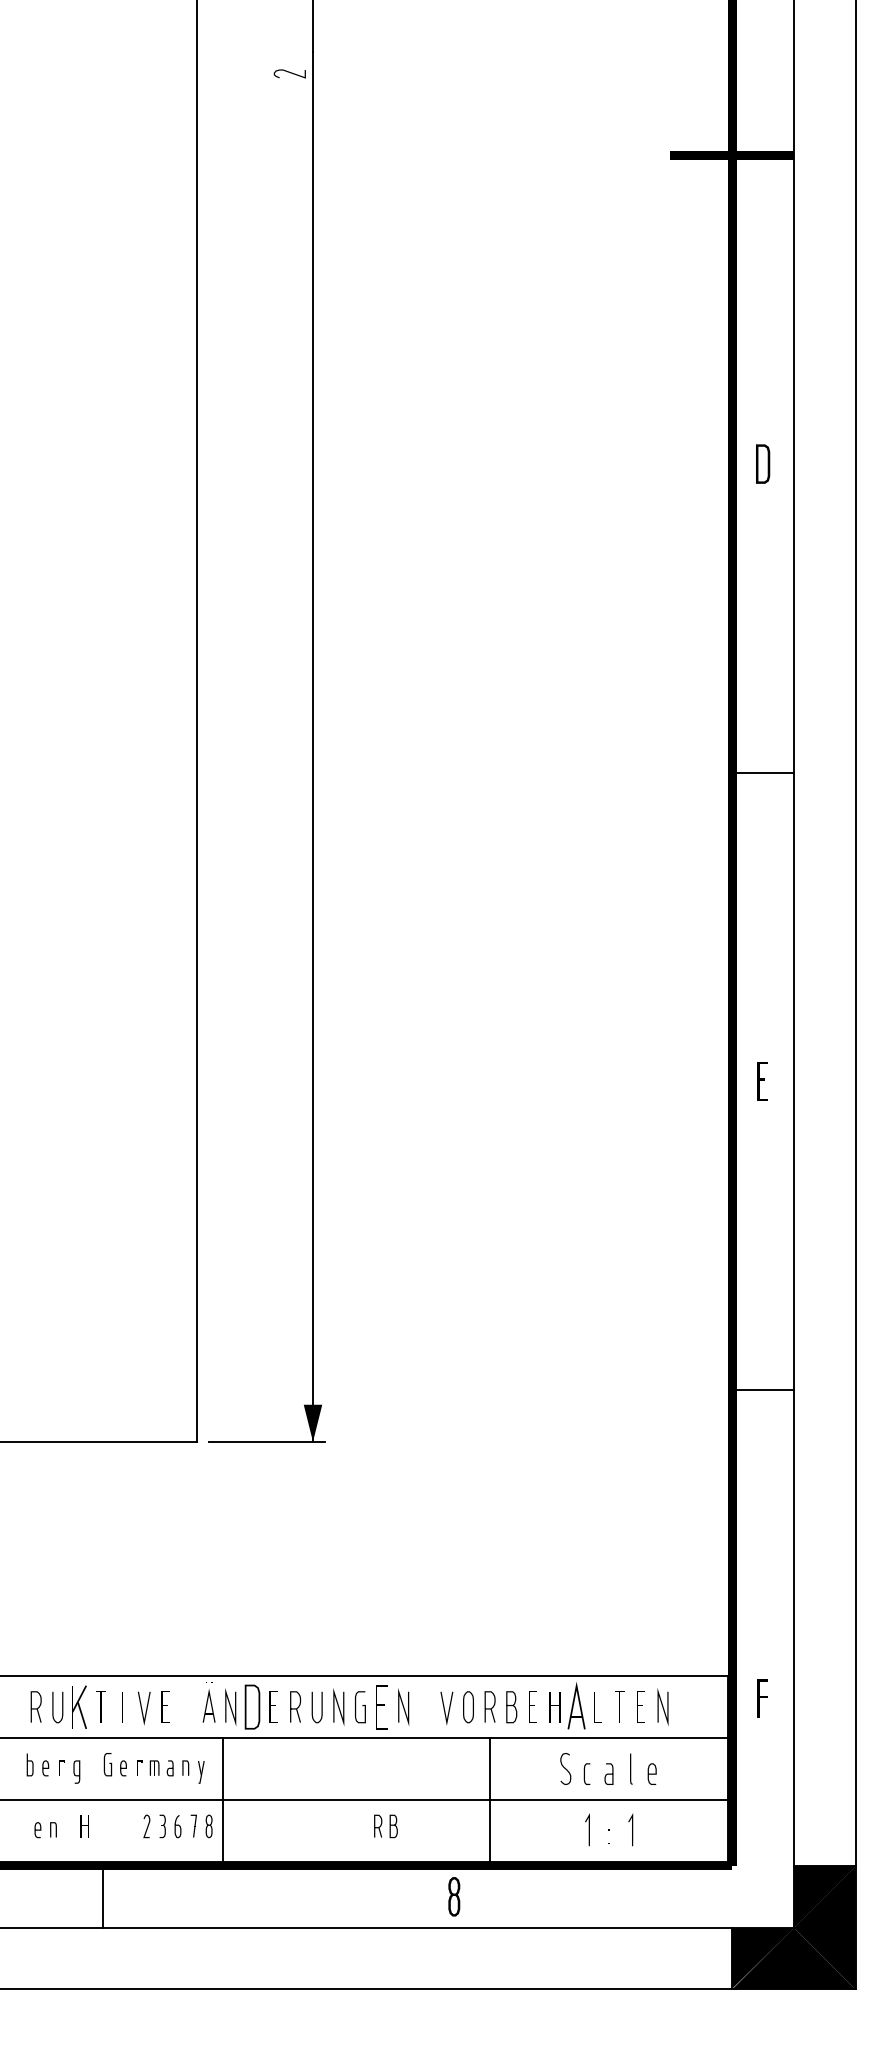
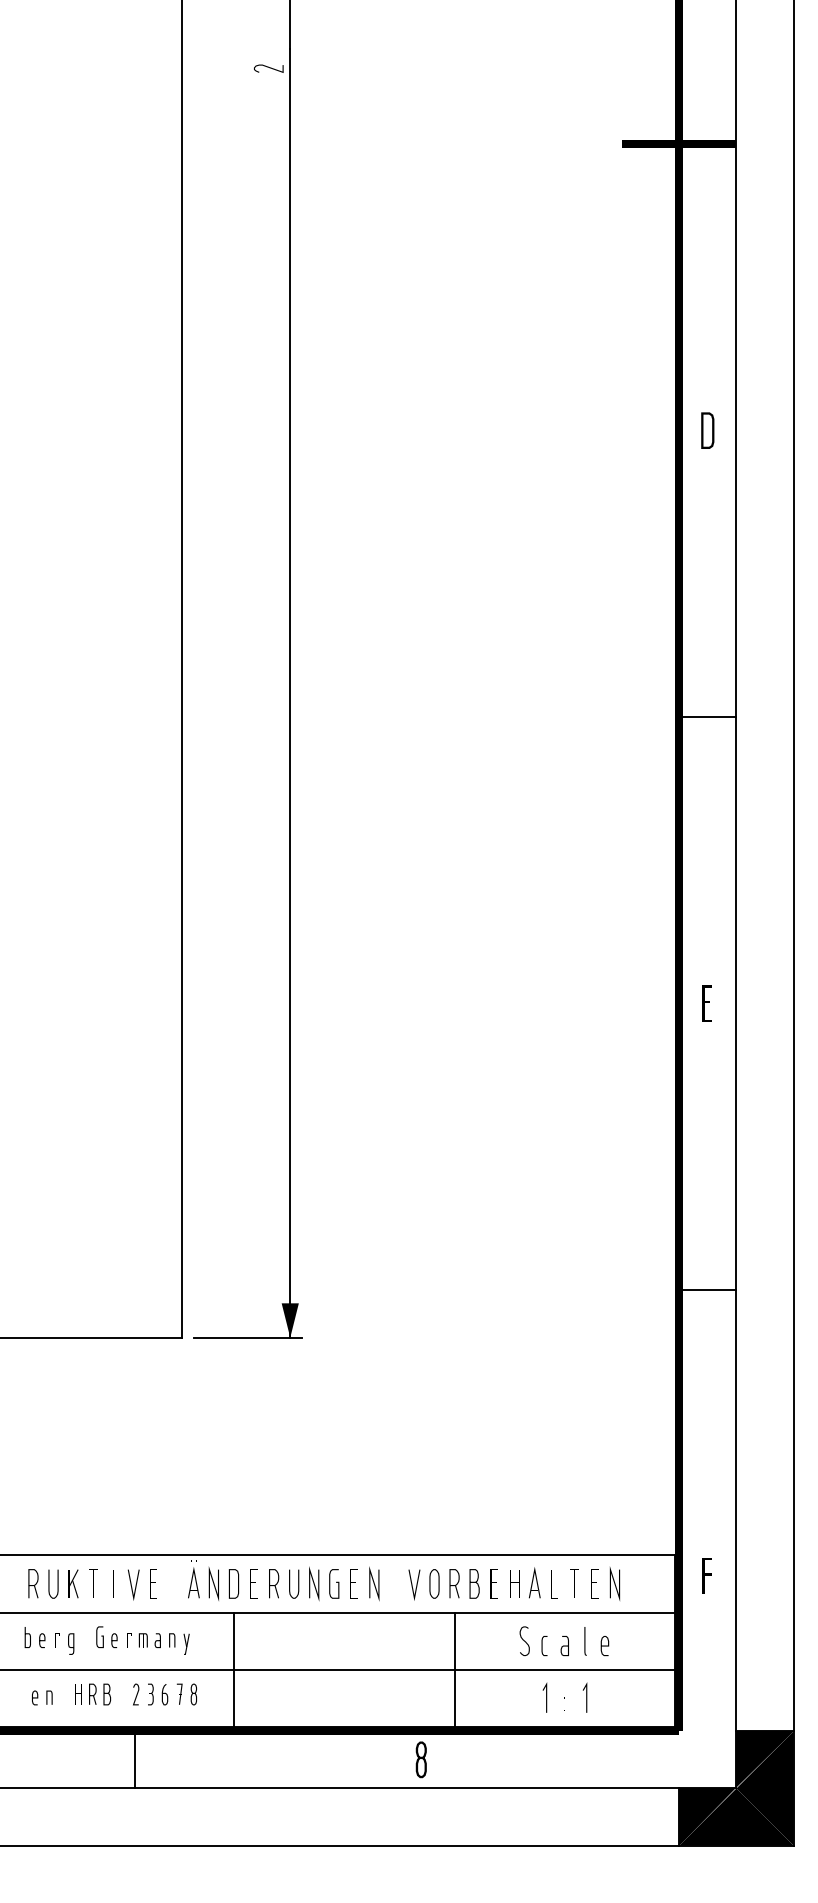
part: (576, 1705) -> (534, 1582), size x0.71
part: (79, 1706) -> (73, 1583), size x0.71
part: (381, 1706) -> (353, 1583), size x0.71
part: (251, 1707) -> (233, 1584), size x0.71
line: (223, 1799) -> (234, 1669), moved
part: (385, 1826) -> (99, 1694), moved
line: (102, 1896) -> (134, 1759), moved

